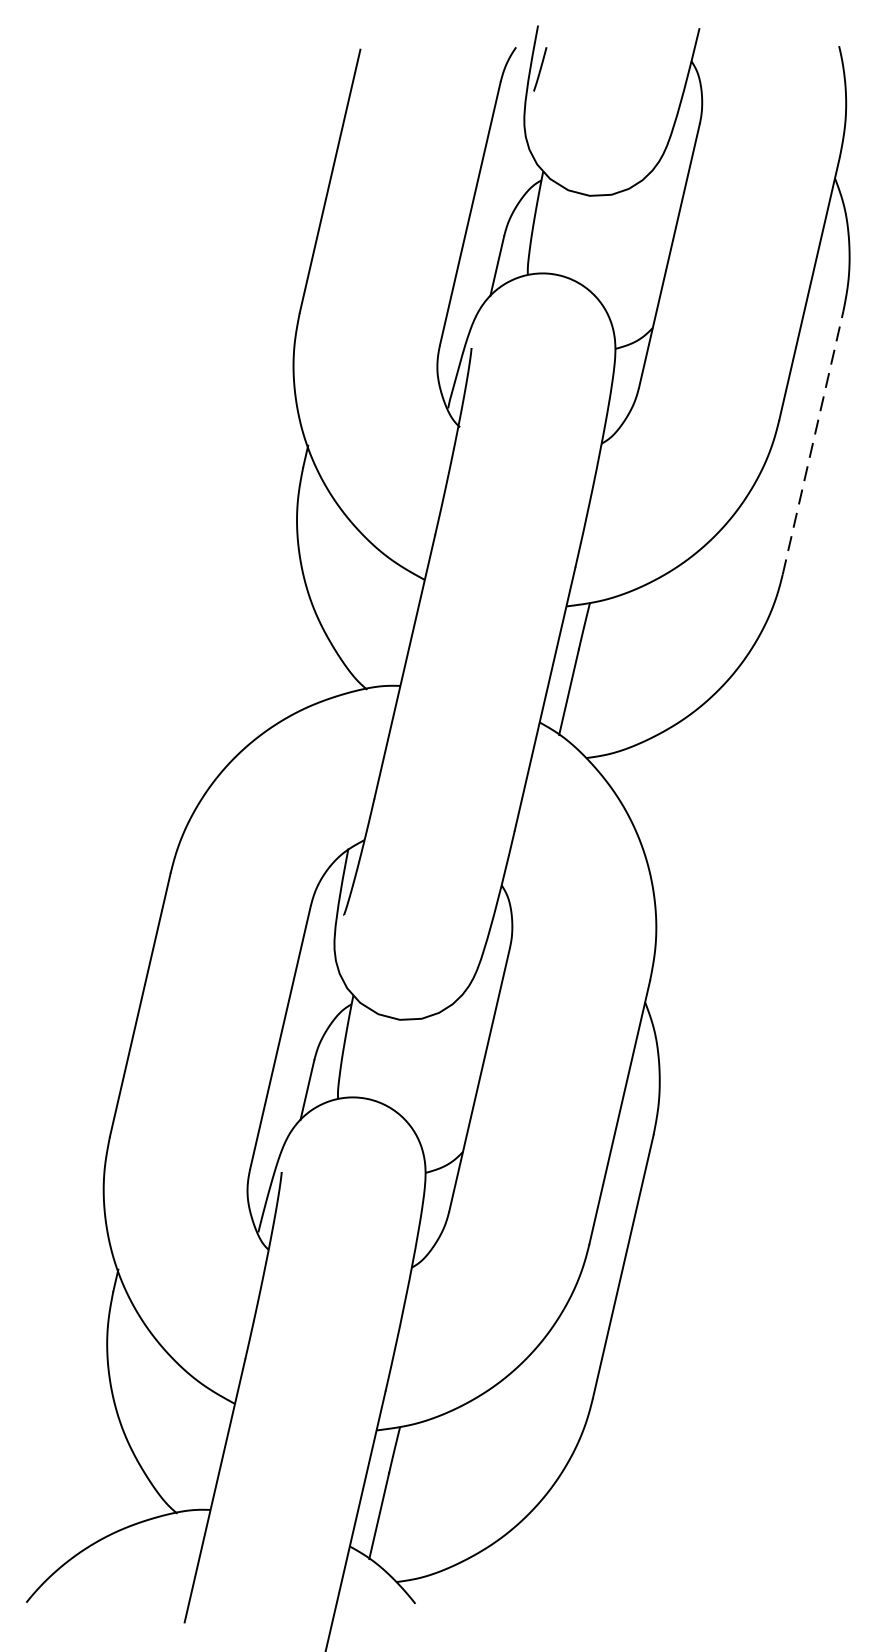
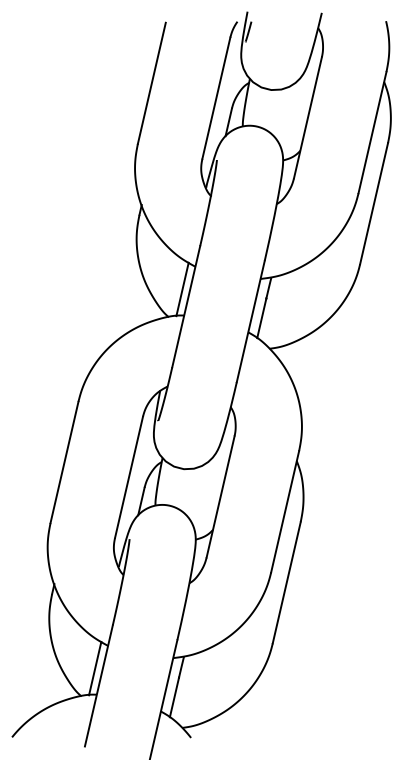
line: (813, 442) -> (374, 203), dashed -> solid
line: (396, 629) -> (182, 289), added
line: (207, 1452) -> (95, 668), added

